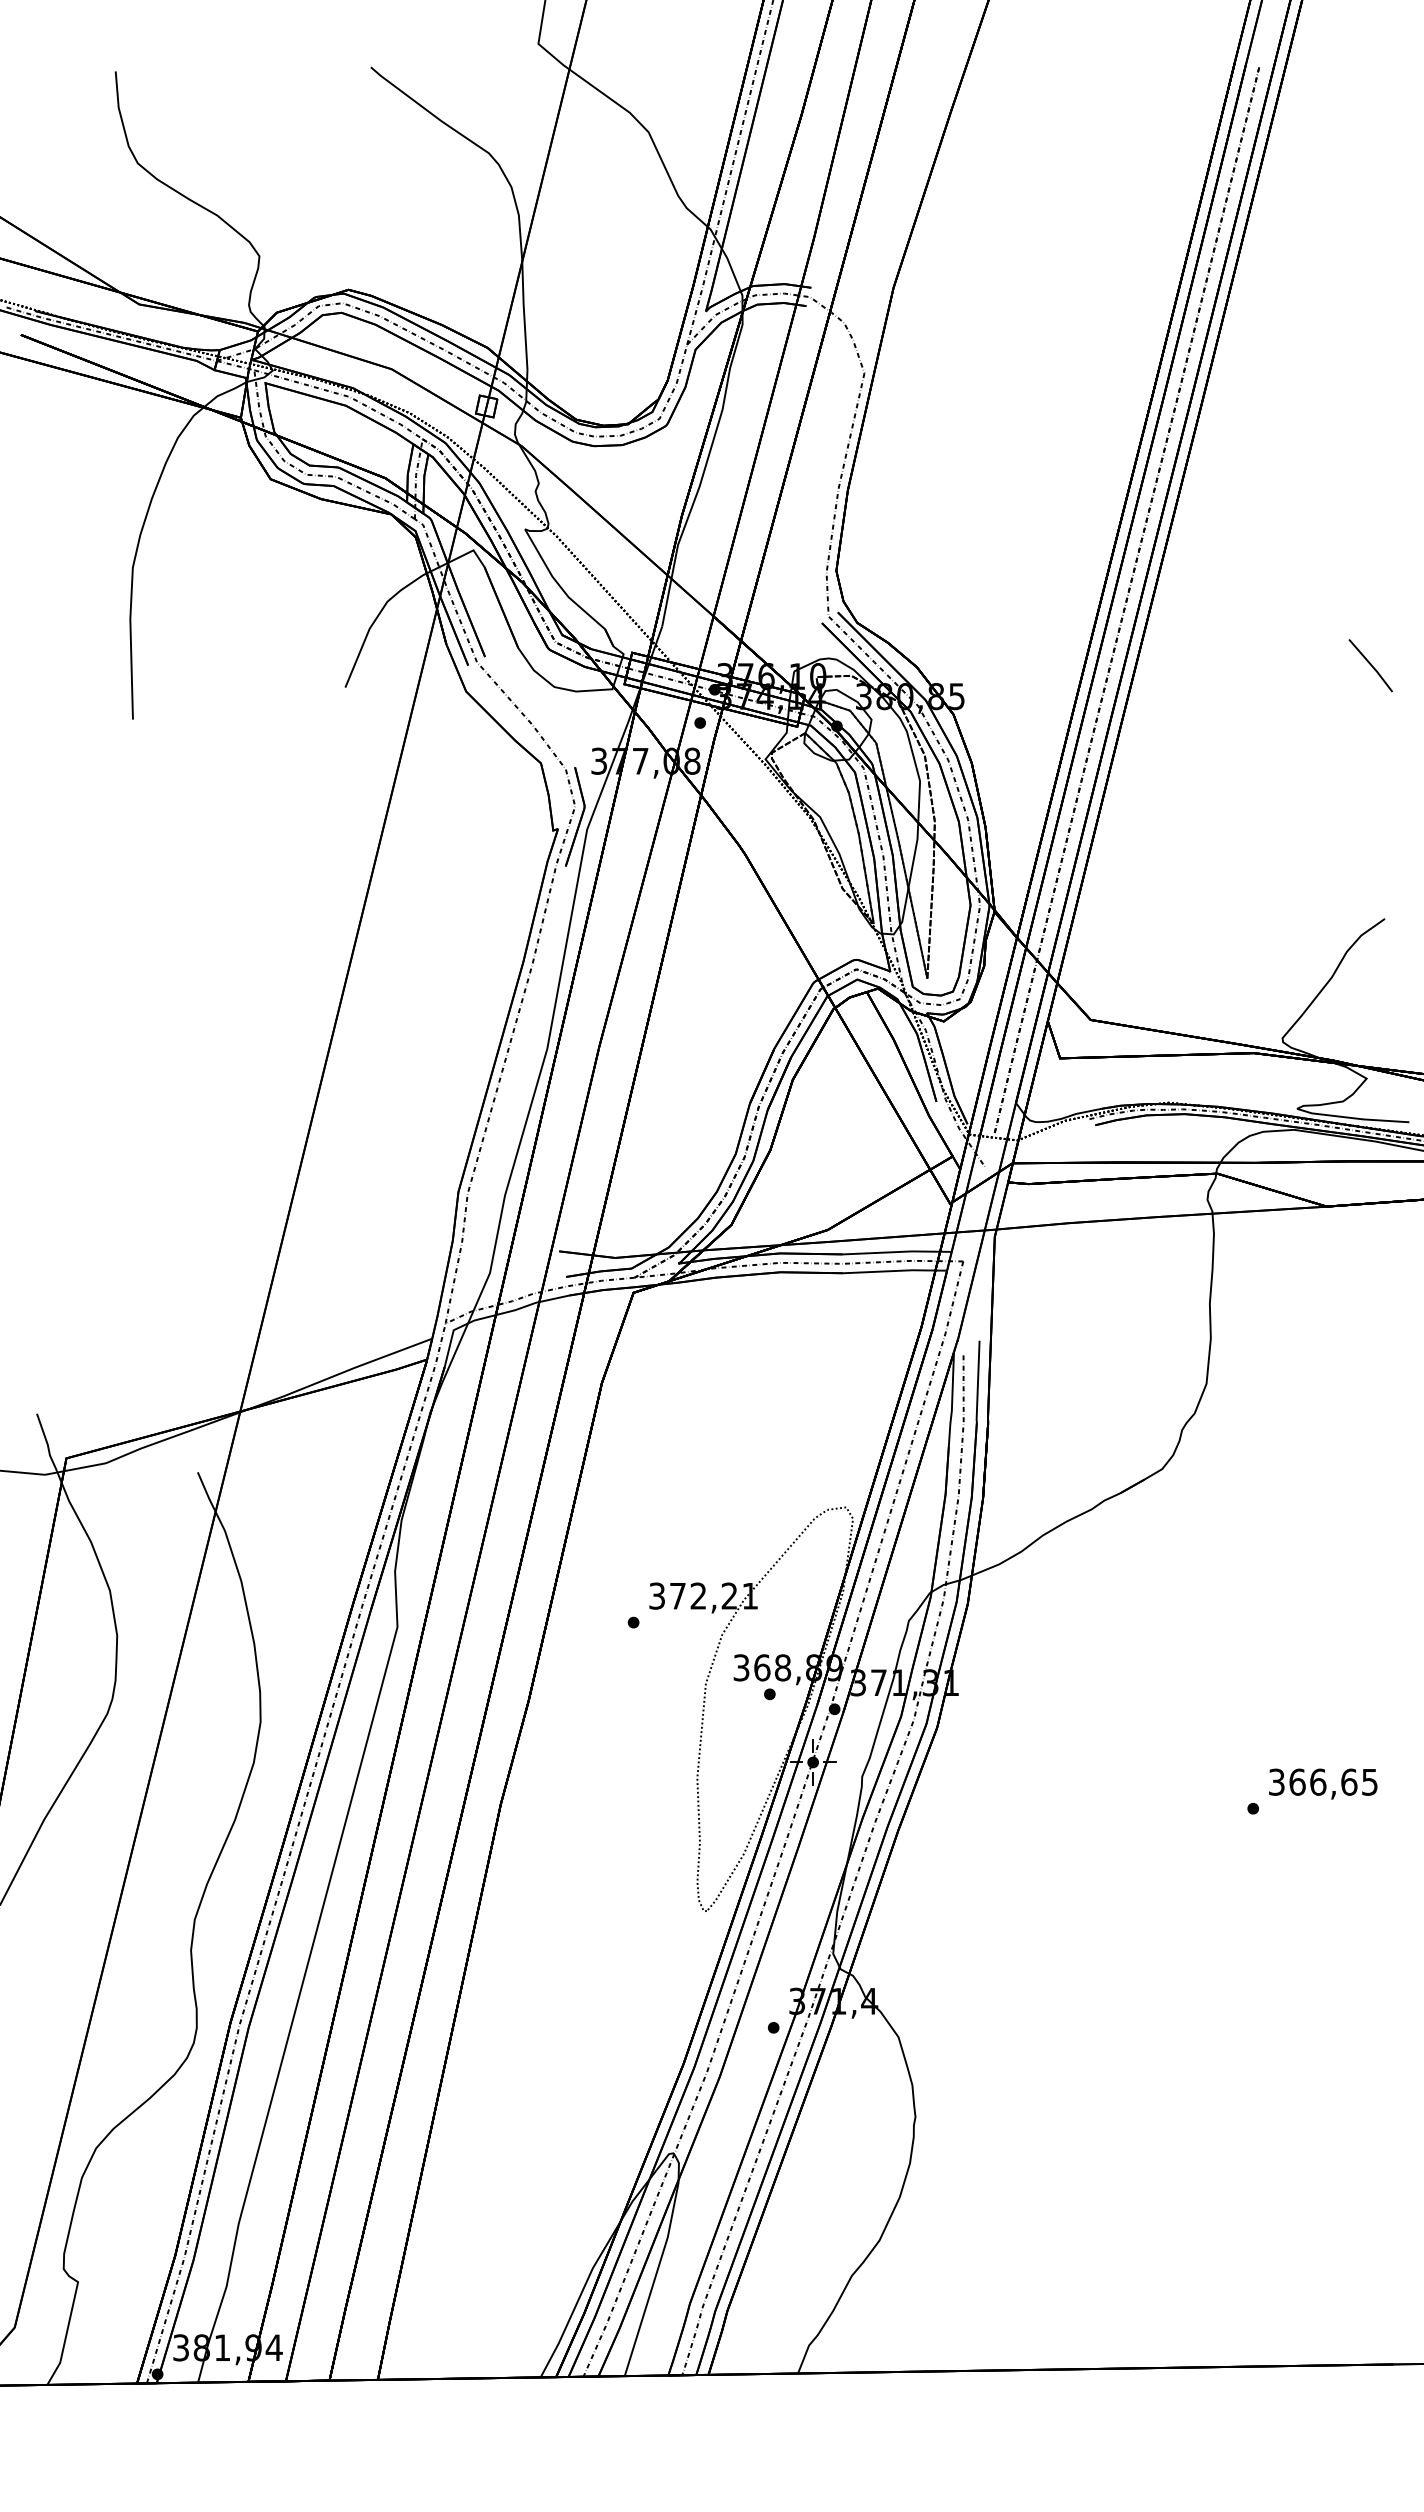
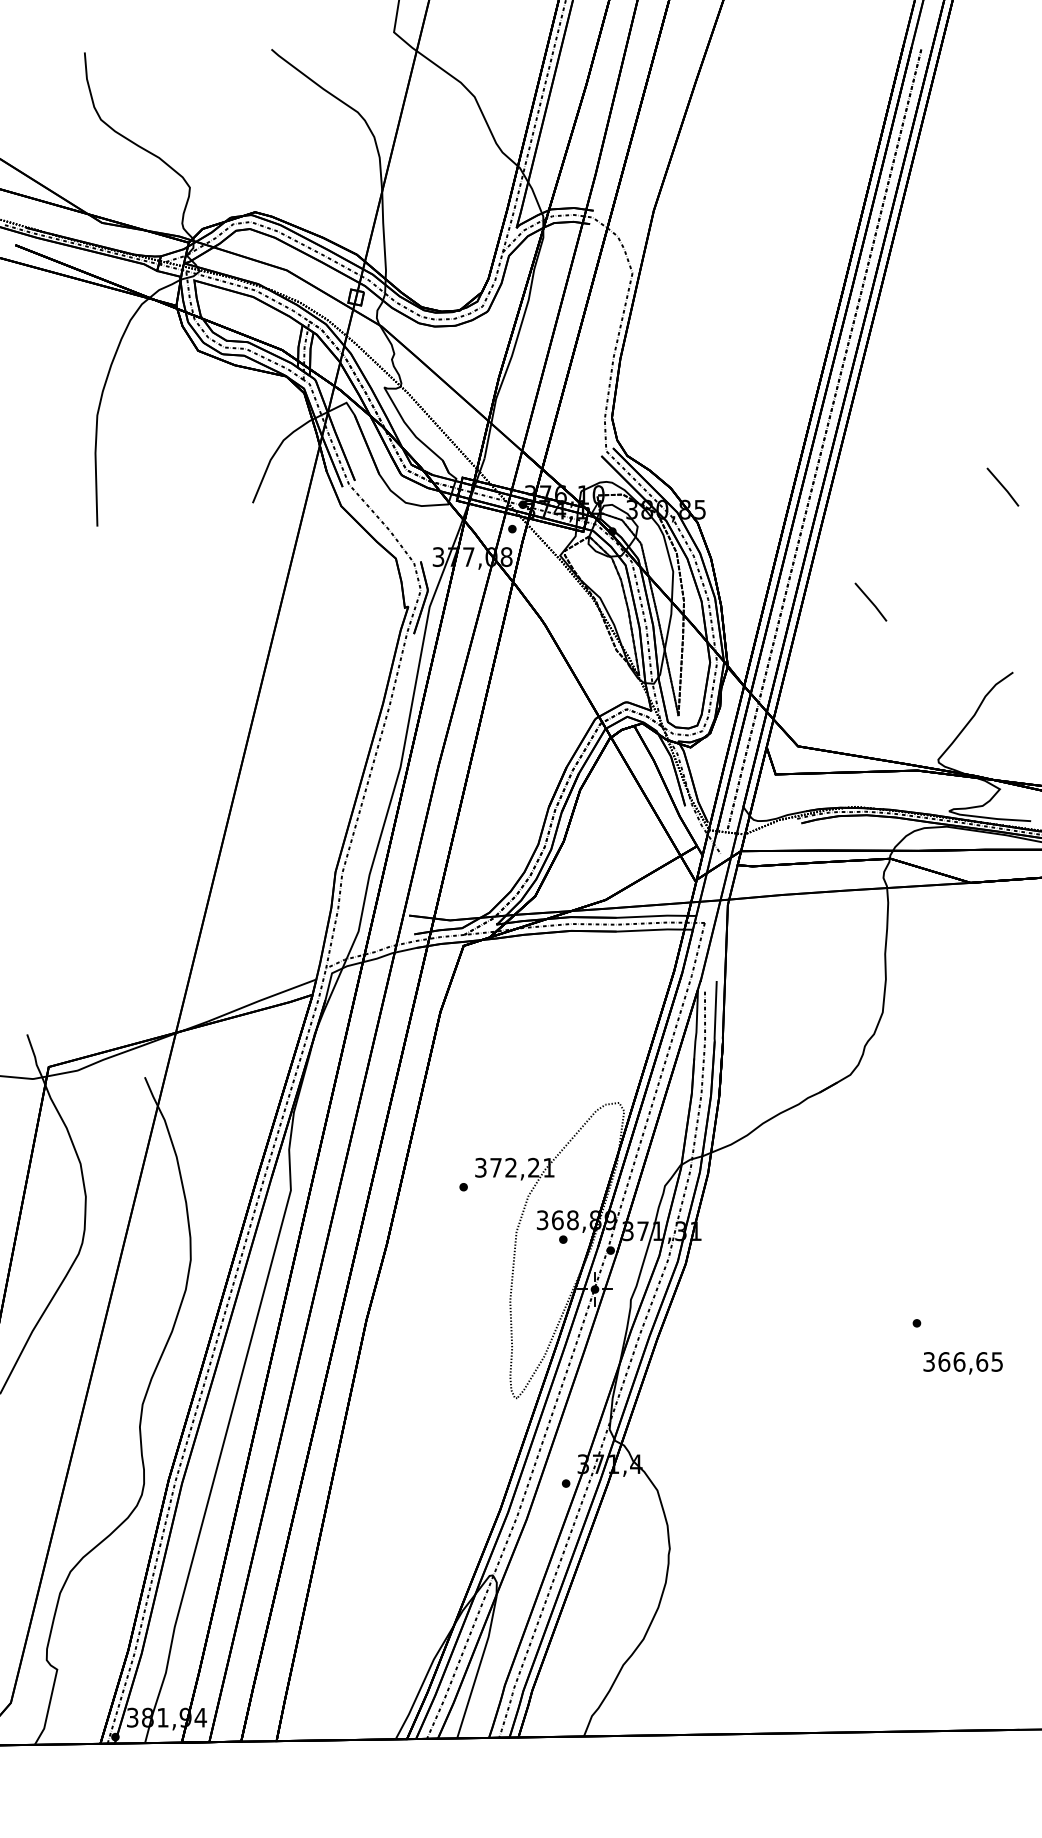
line: (1189, 821) -> (870, 601), added
text: (1322, 1784) -> (962, 1363), moved

